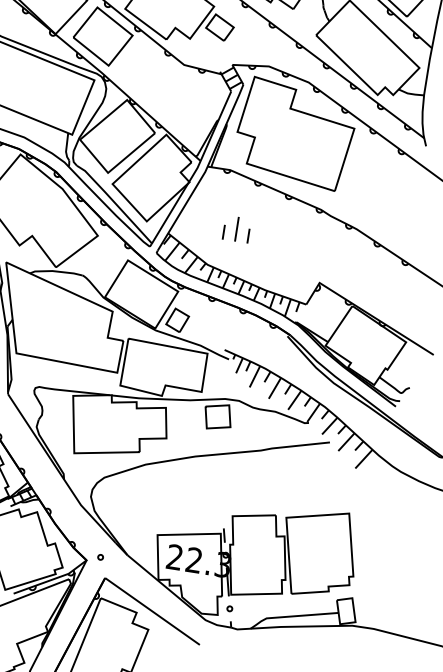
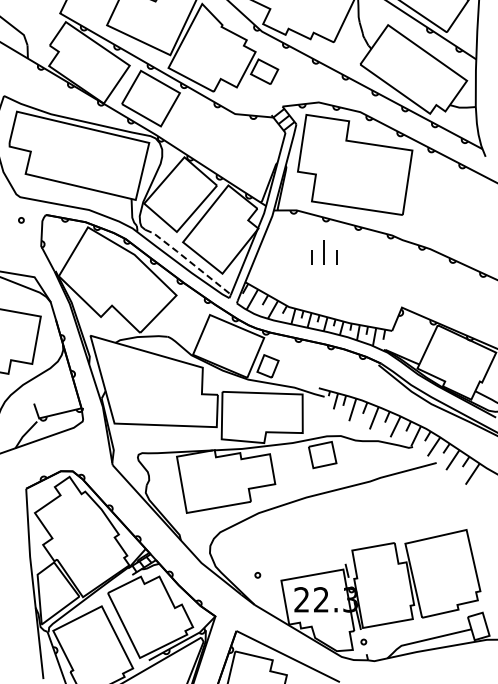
line: (114, 202) -> (187, 260), solid -> dashed
part: (237, 229) -> (324, 252), moved
part: (100, 557) -> (257, 575), moved

